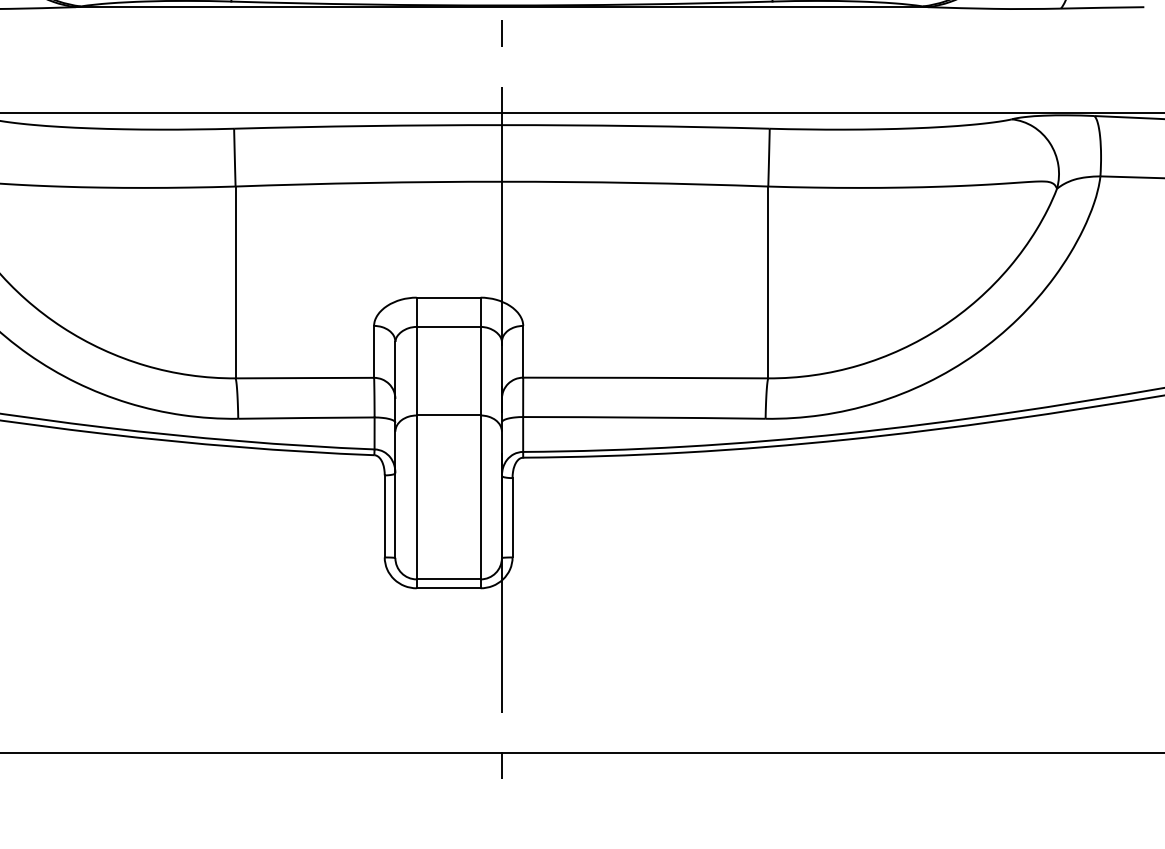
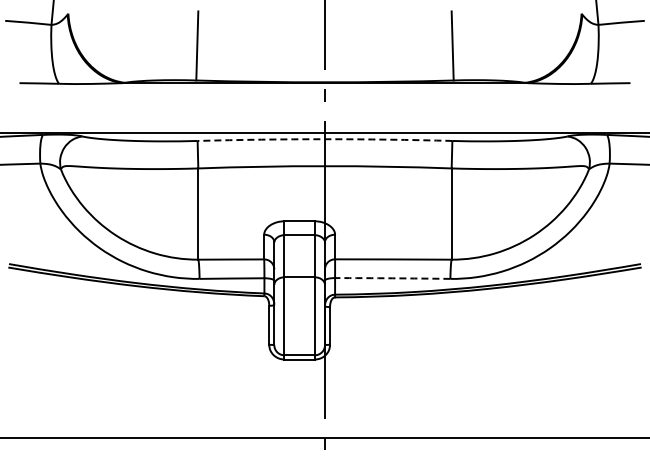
arc: (500, 125) -> (324, 139), solid -> dashed
arc: (643, 417) -> (392, 278), solid -> dashed

